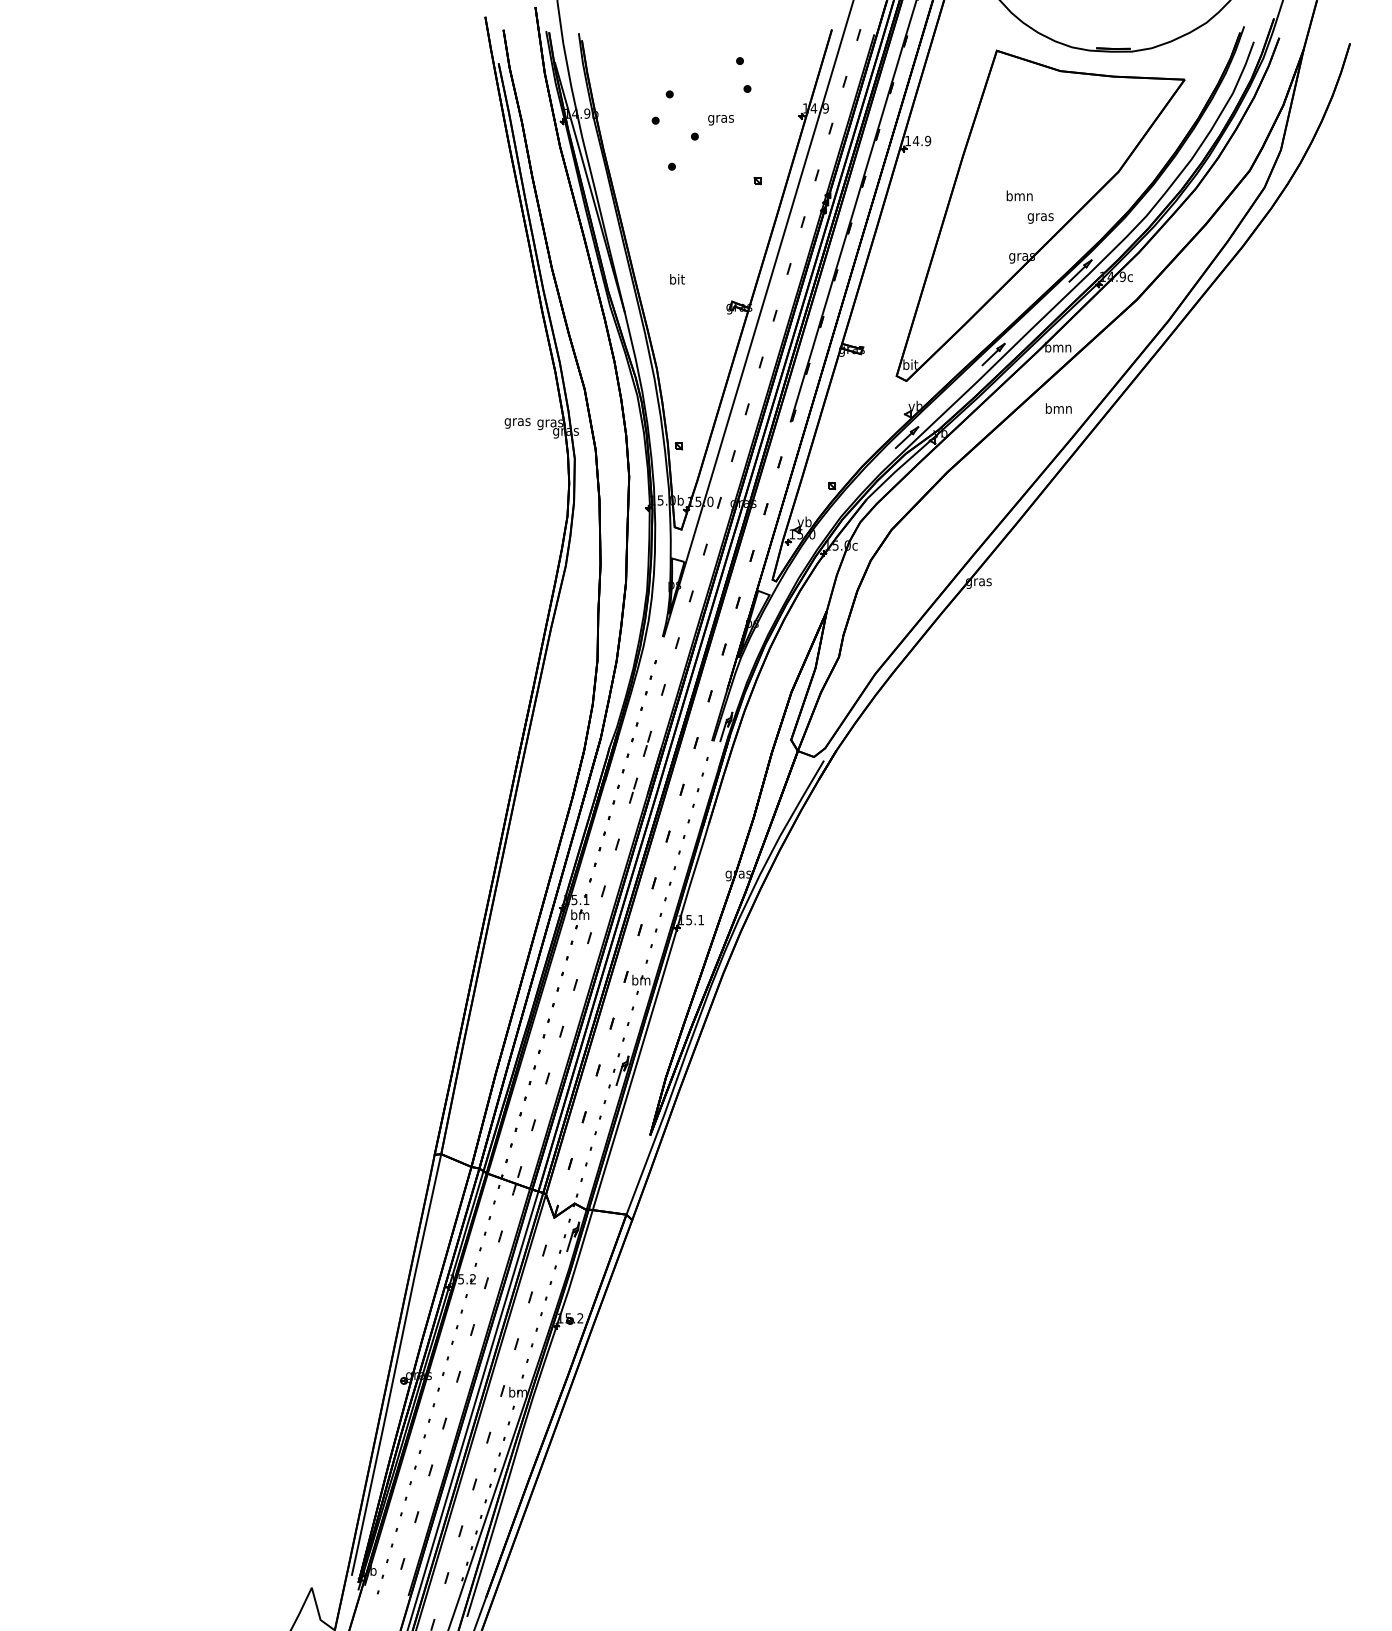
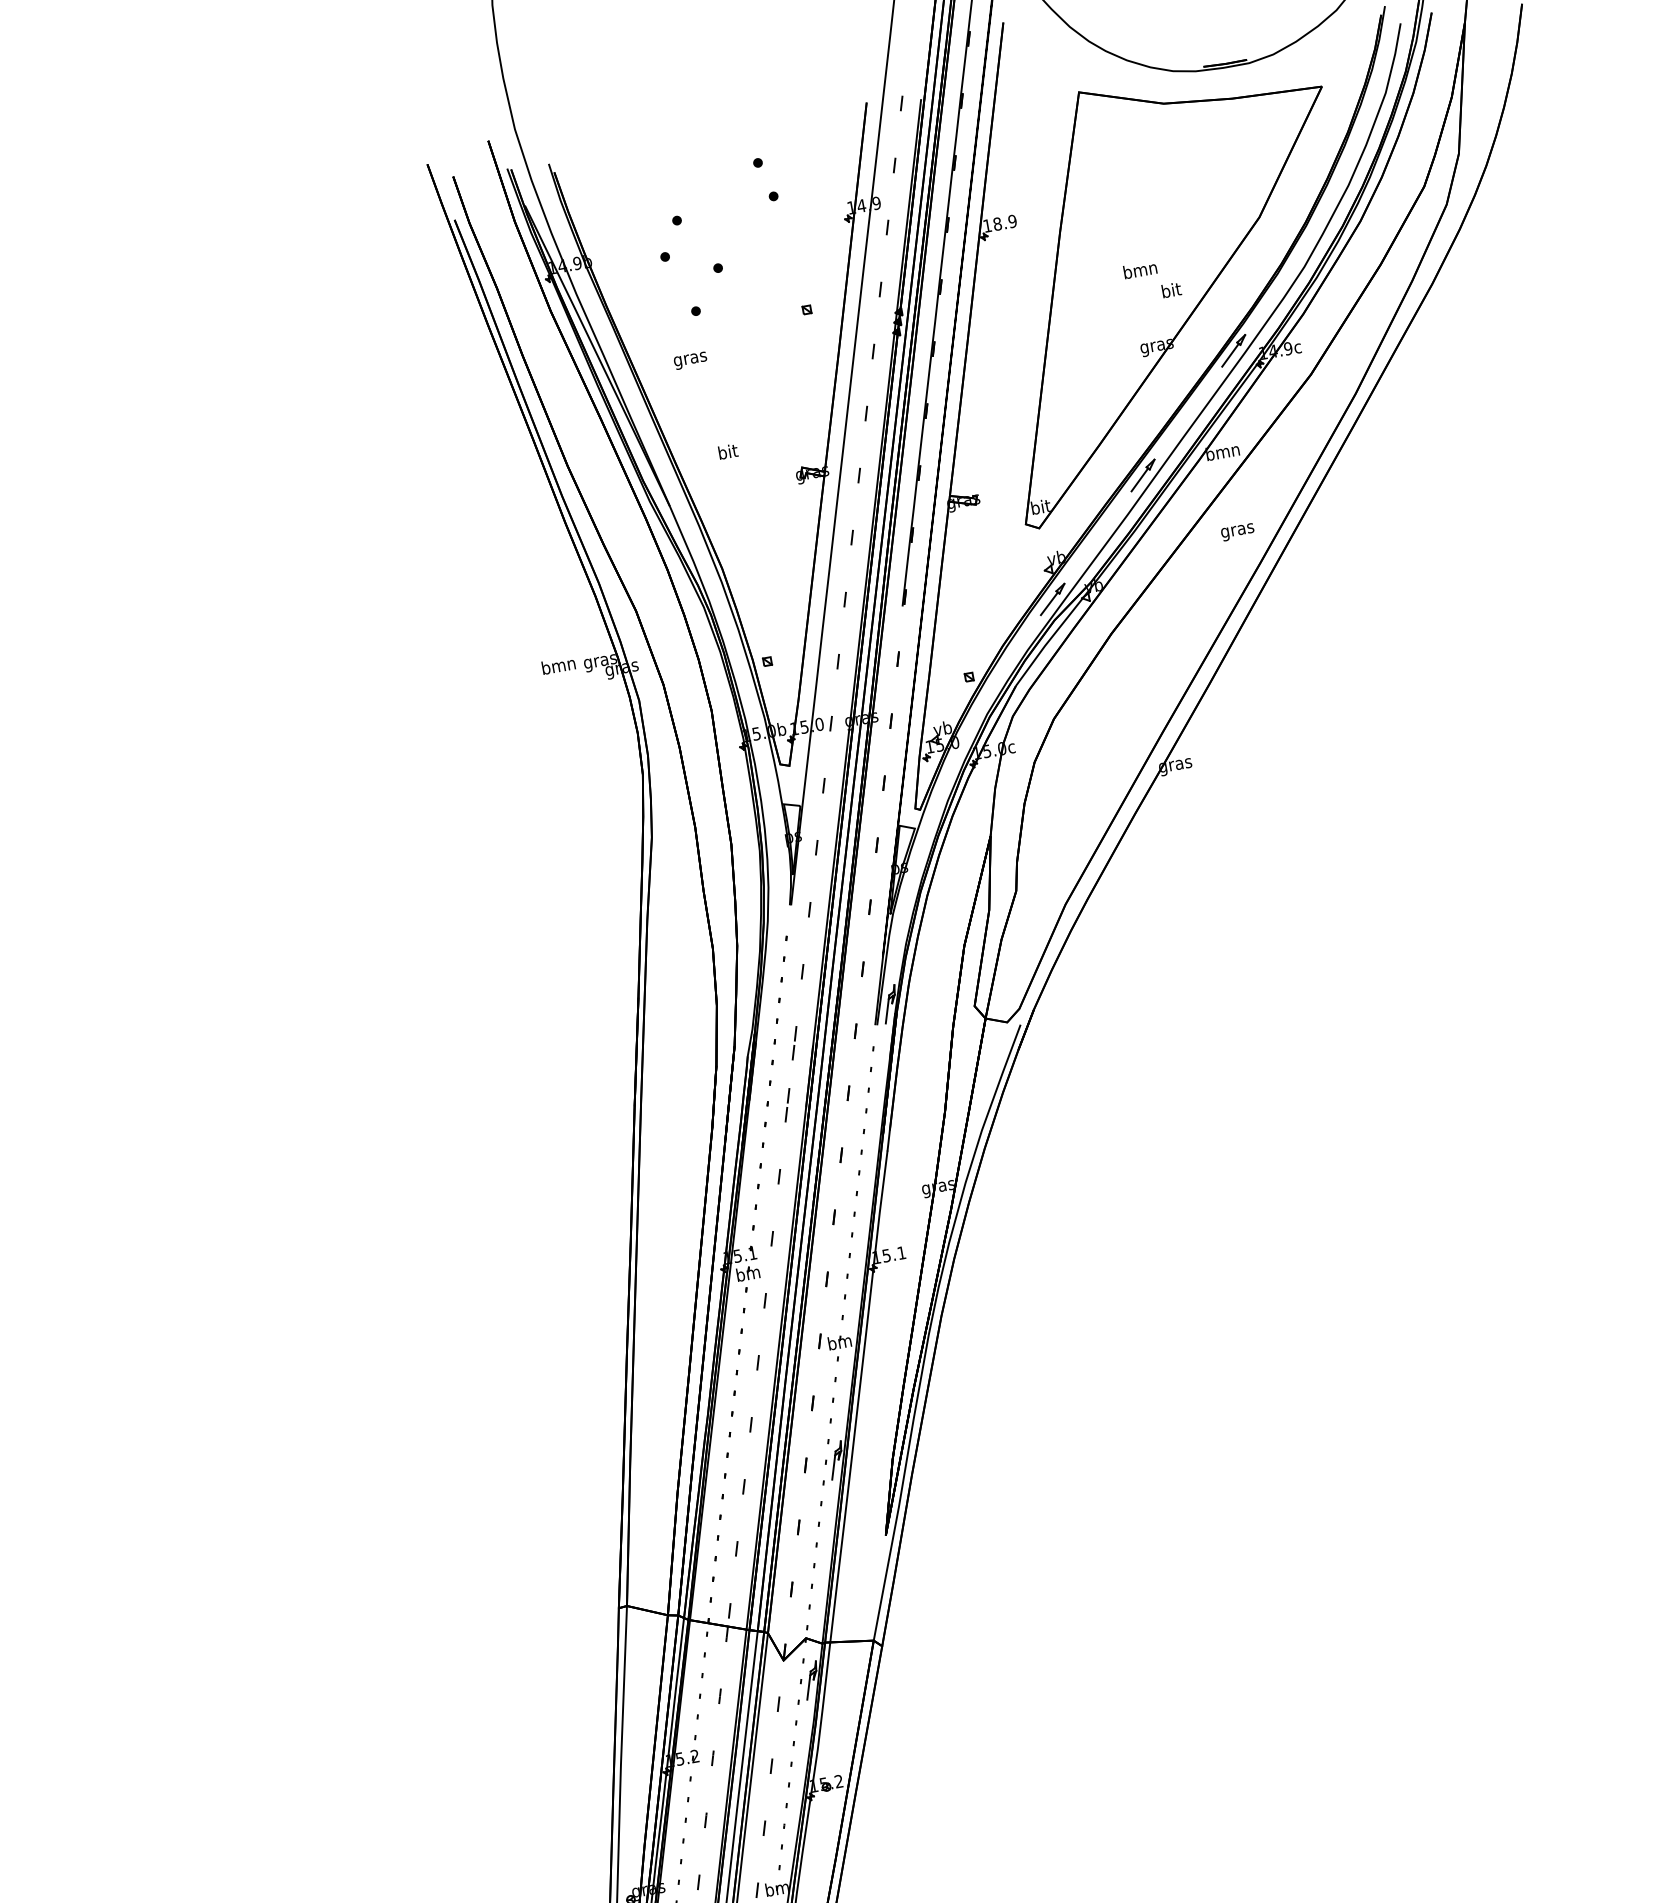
text: (720, 120) -> (690, 361), moved
text: (915, 140) -> (996, 223), 14.9 -> 18.9
text: (1040, 216) -> (1171, 291), gras -> bit
text: (1058, 409) -> (1237, 530), bmn -> gras
text: (517, 421) -> (558, 666), gras -> bmn

